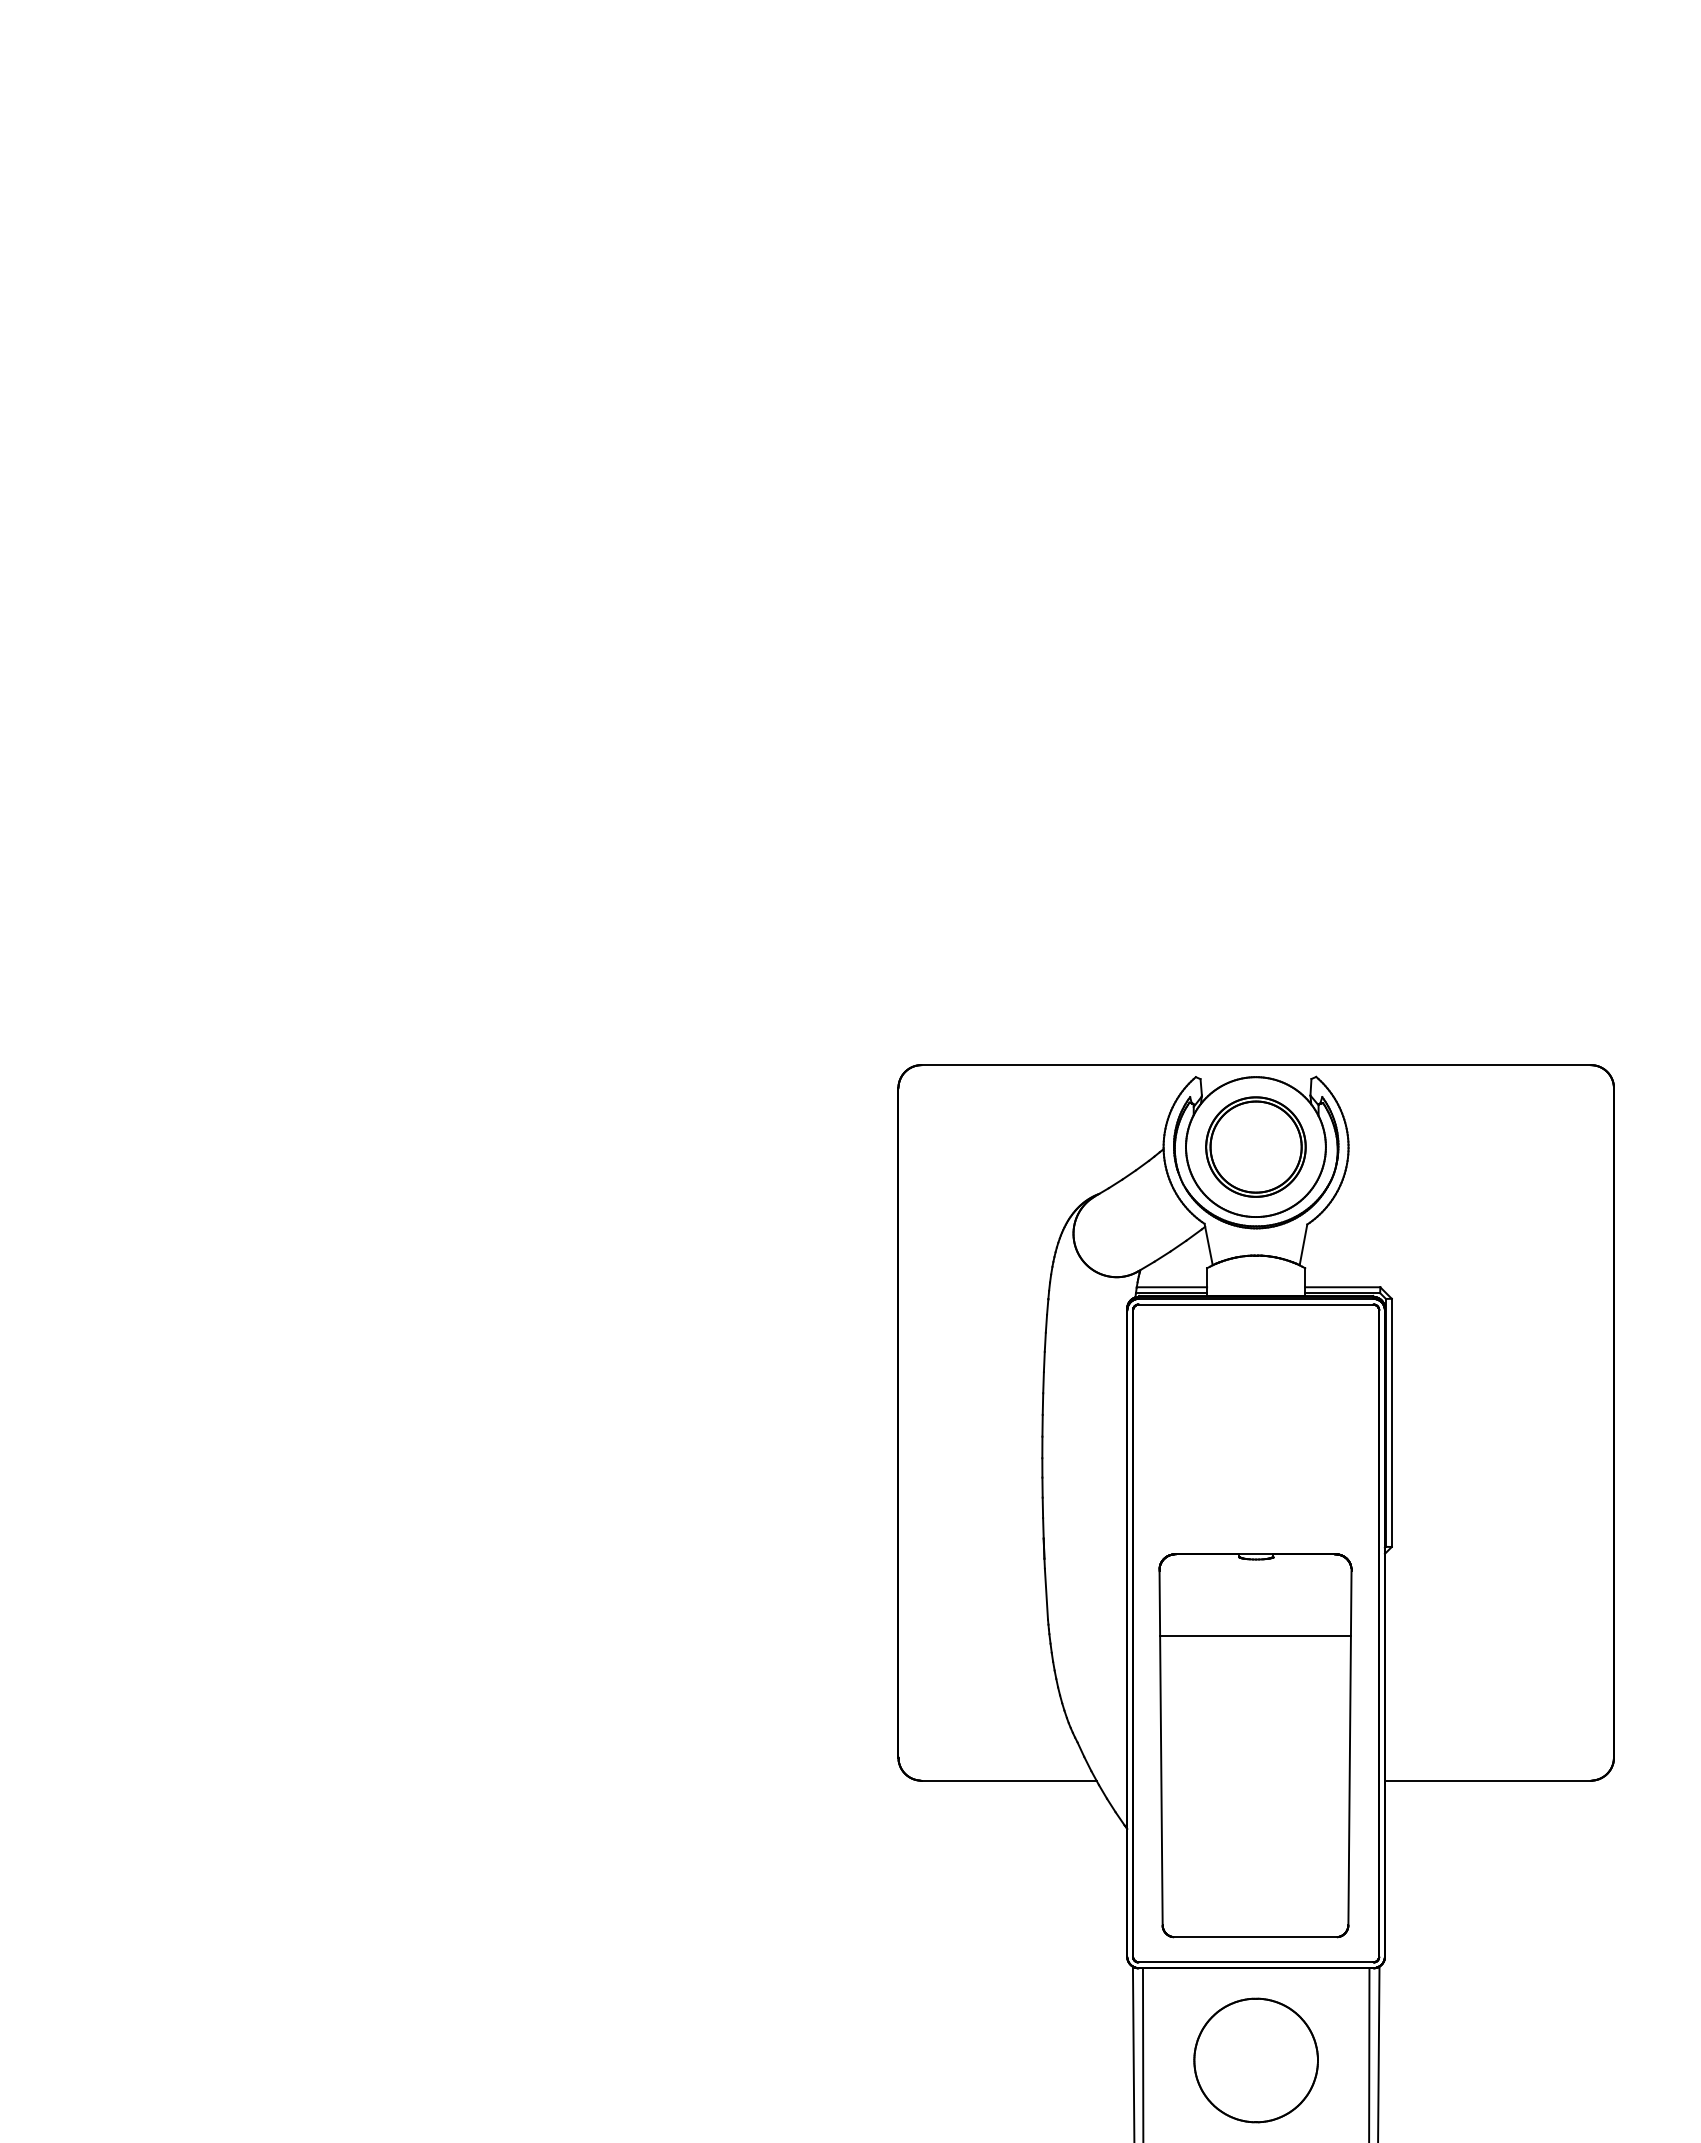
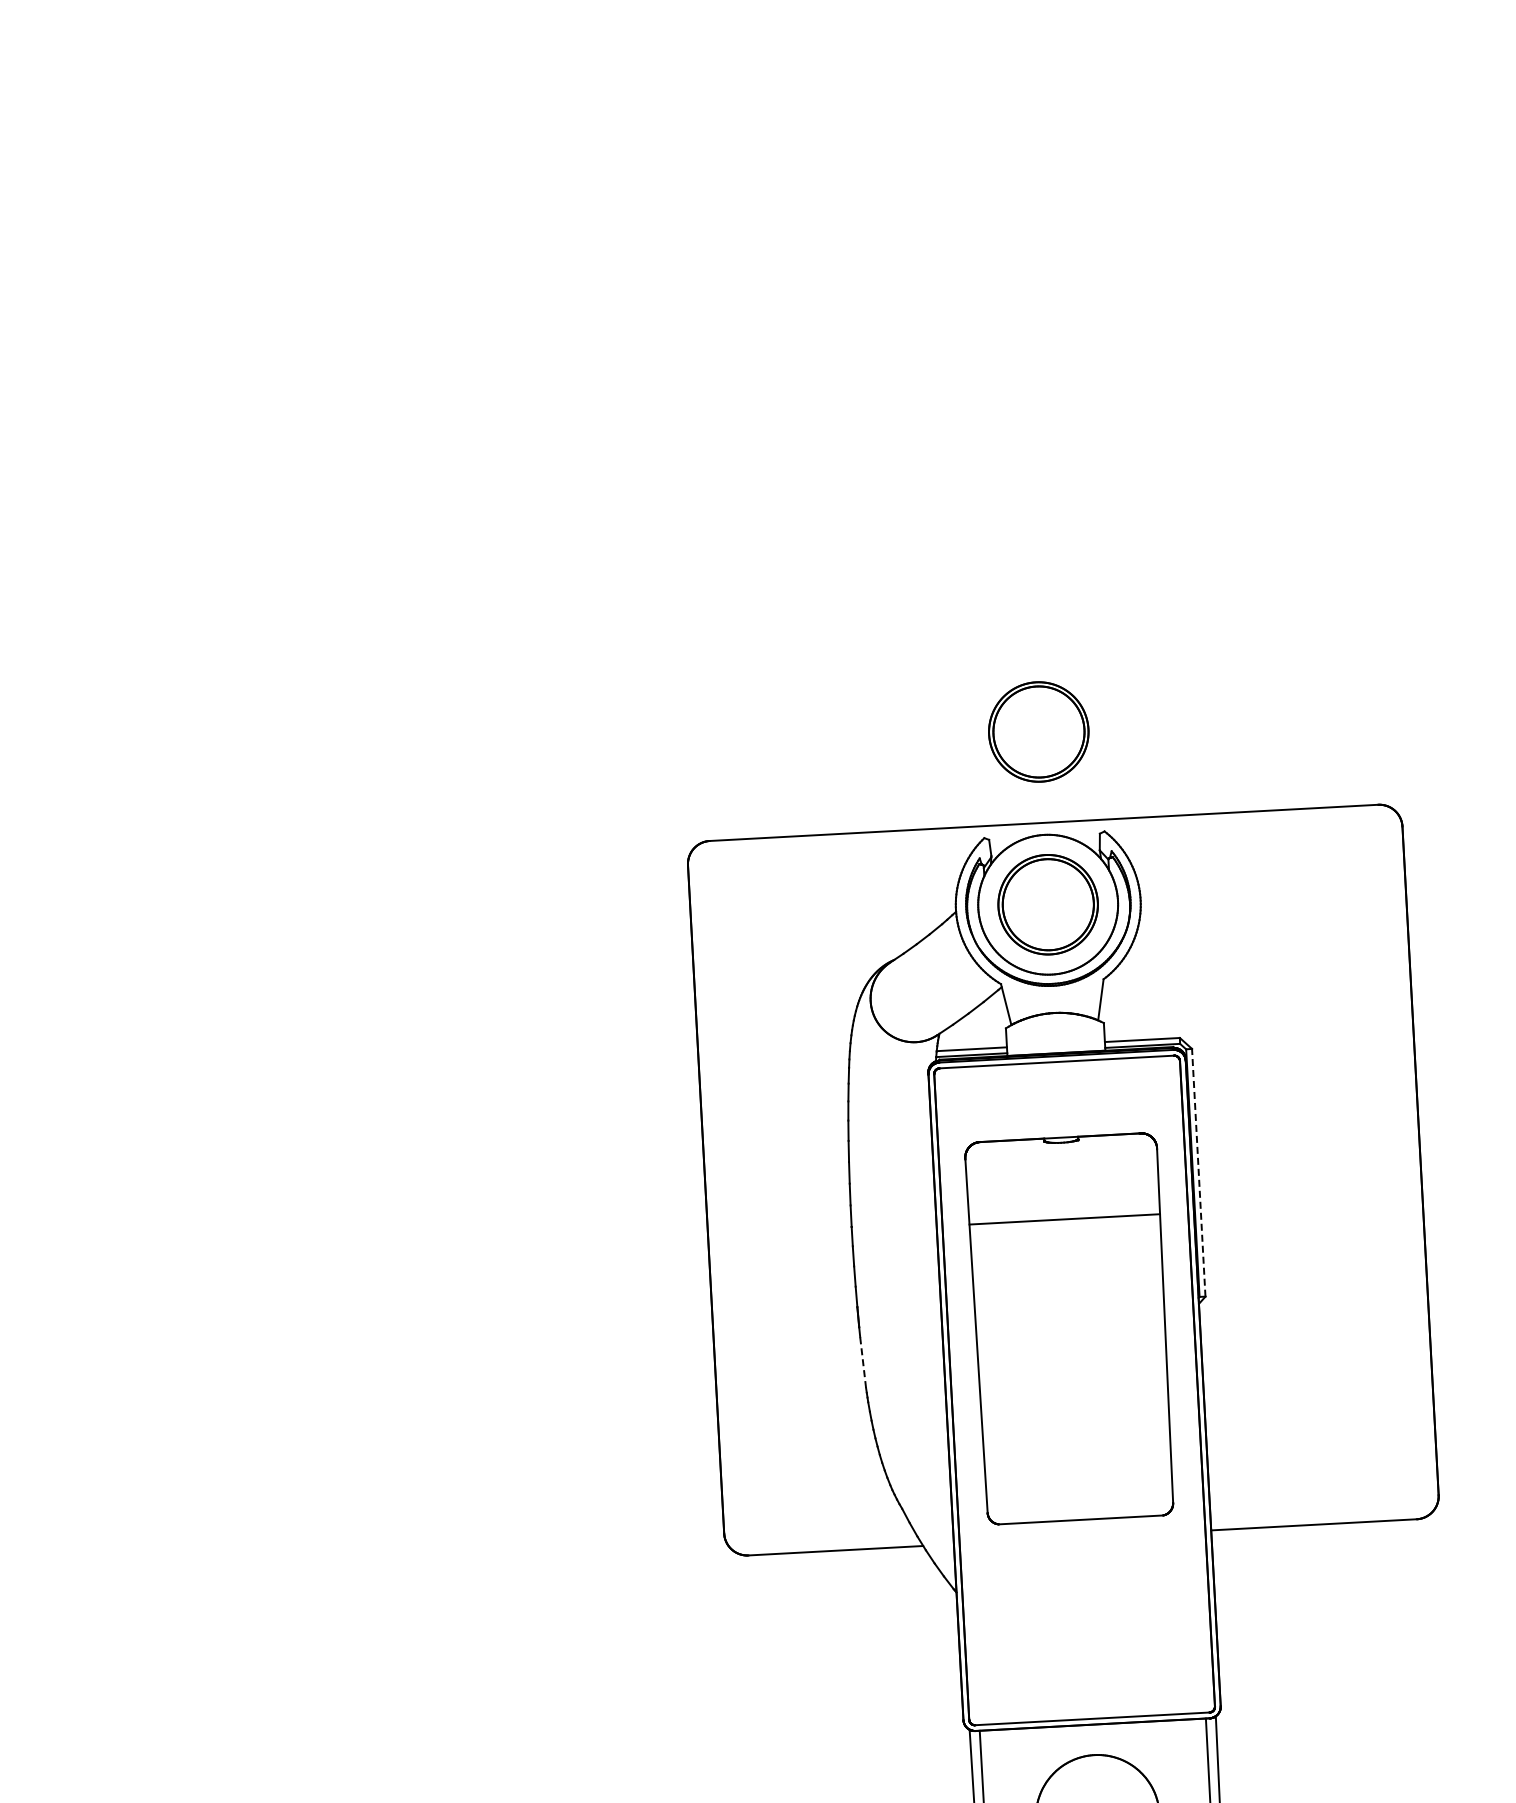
part: (1255, 973) -> (1038, 731), added
line: (1391, 1422) -> (1198, 1172), solid -> dashed
line: (1046, 1594) -> (863, 1362), solid -> dashed
part: (1255, 1745) -> (1070, 1328), moved

